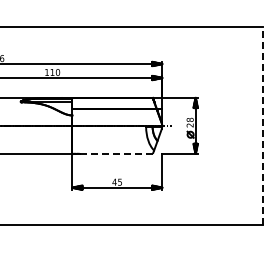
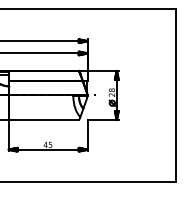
line: (263, 125) -> (176, 95), dashed -> solid
line: (116, 153) -> (47, 119), dashed -> solid

